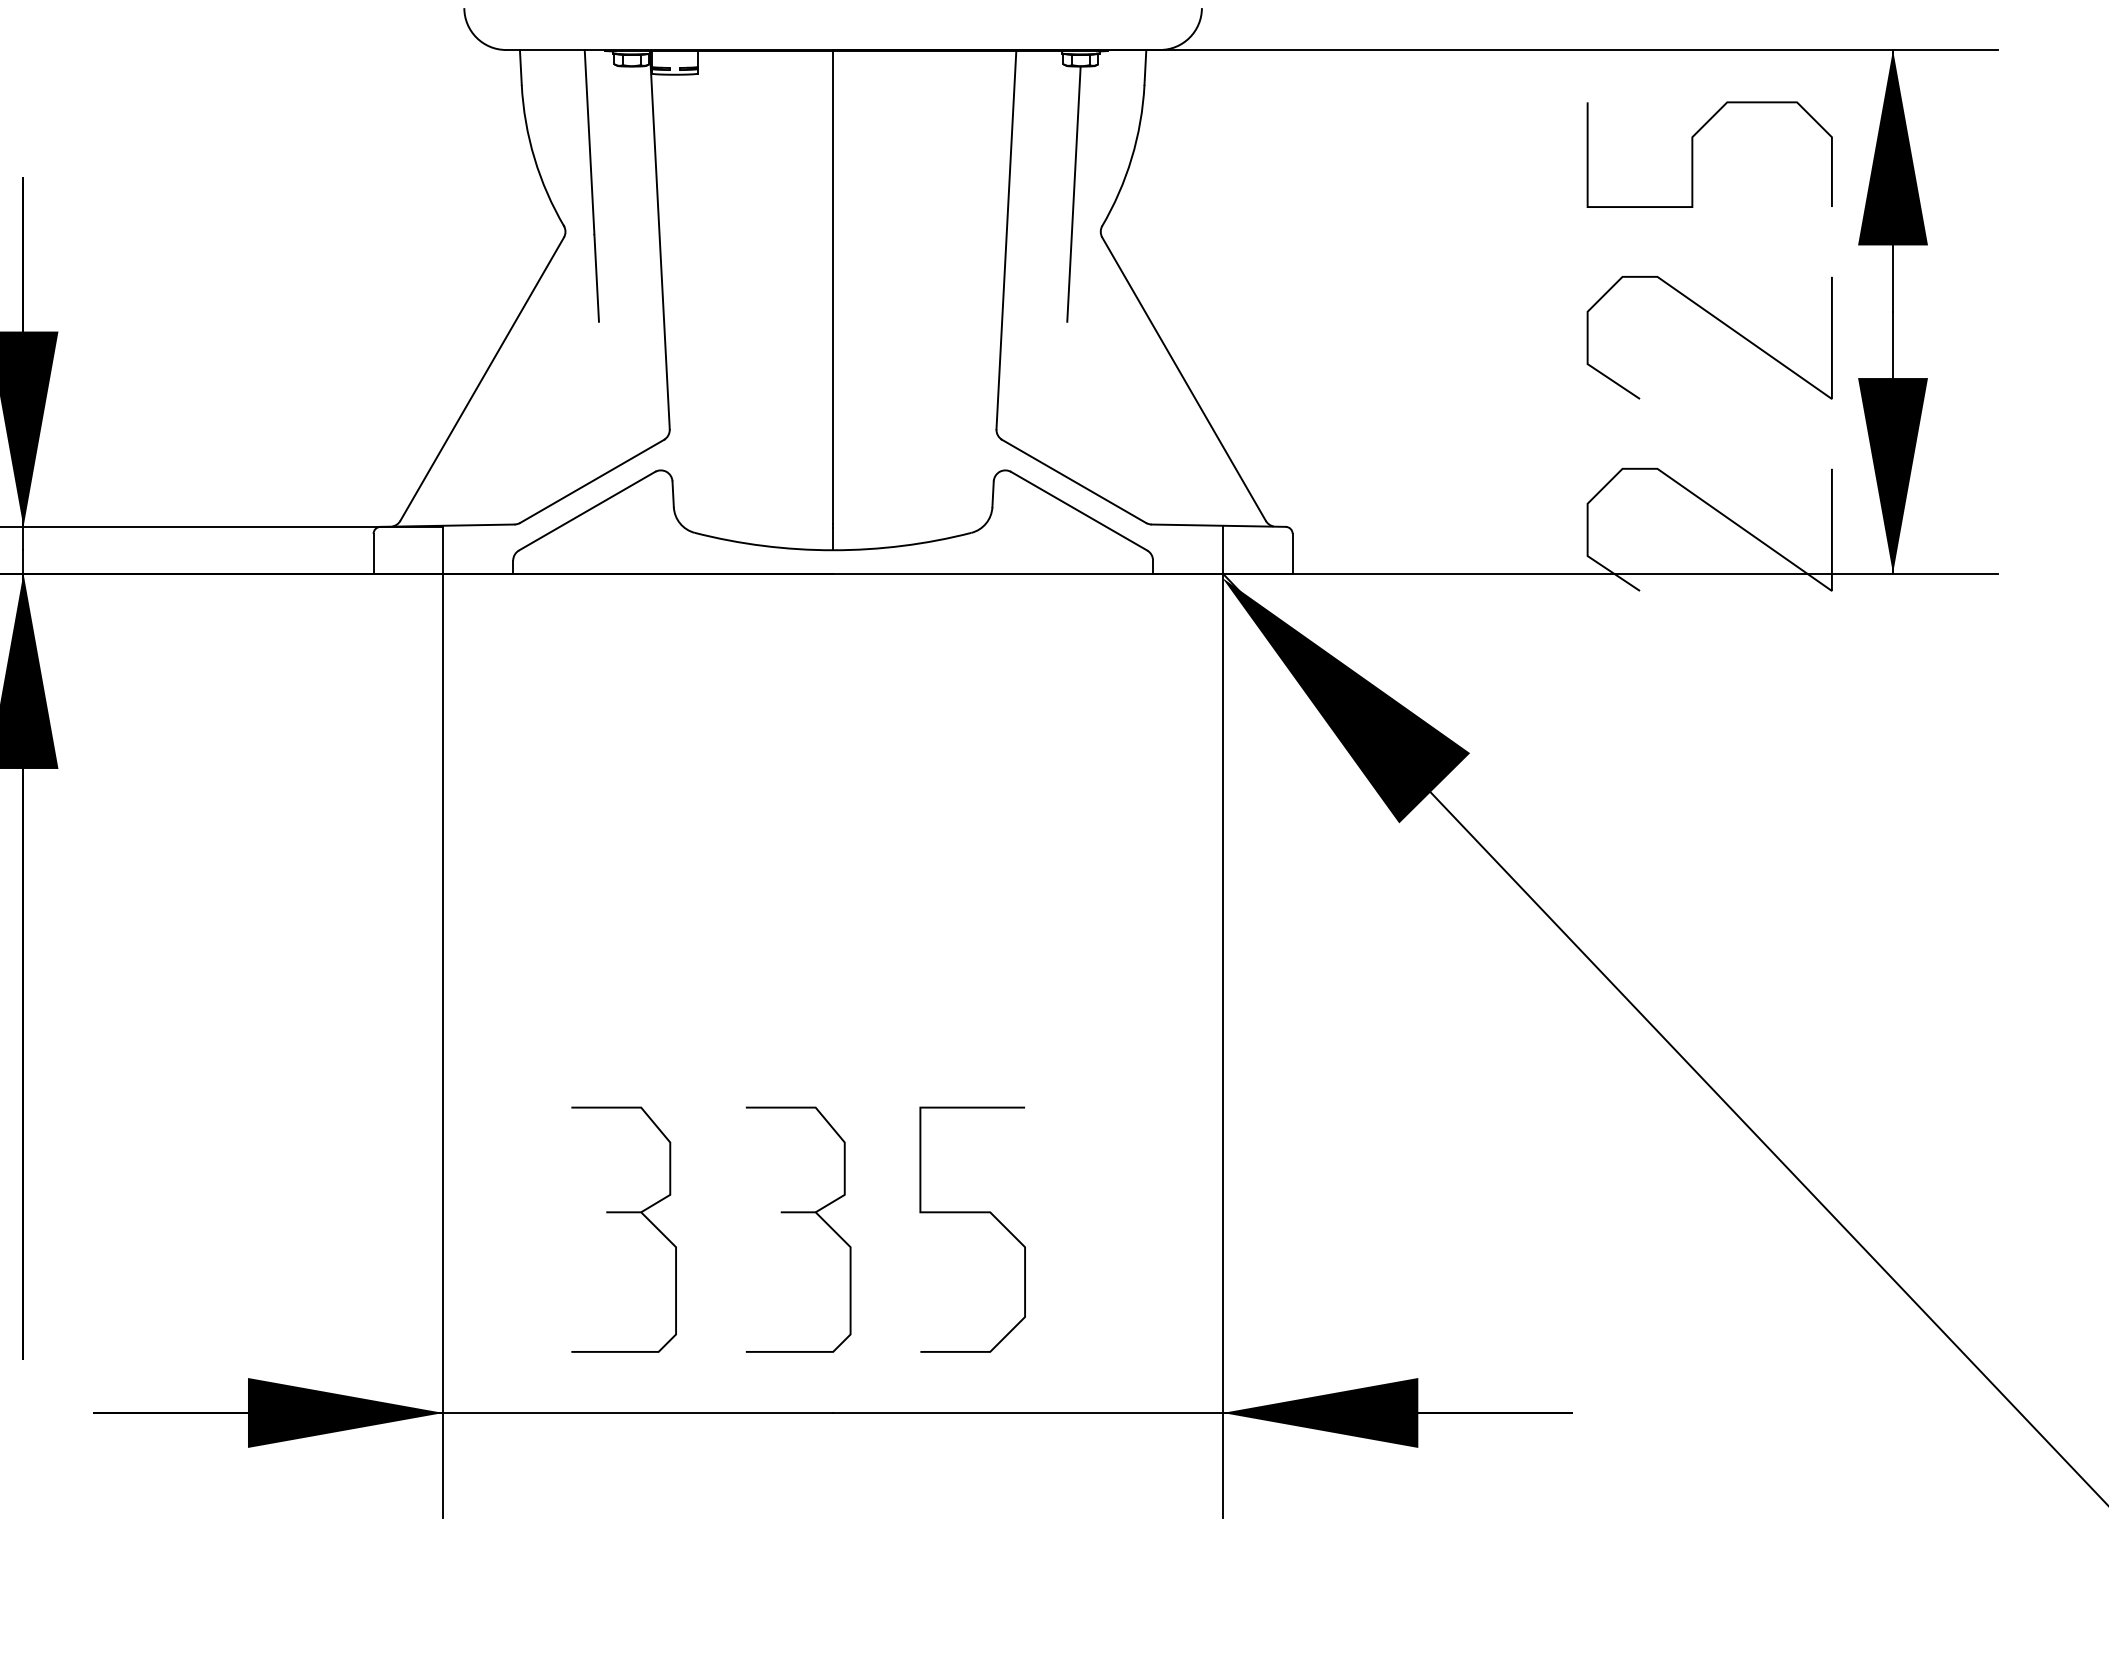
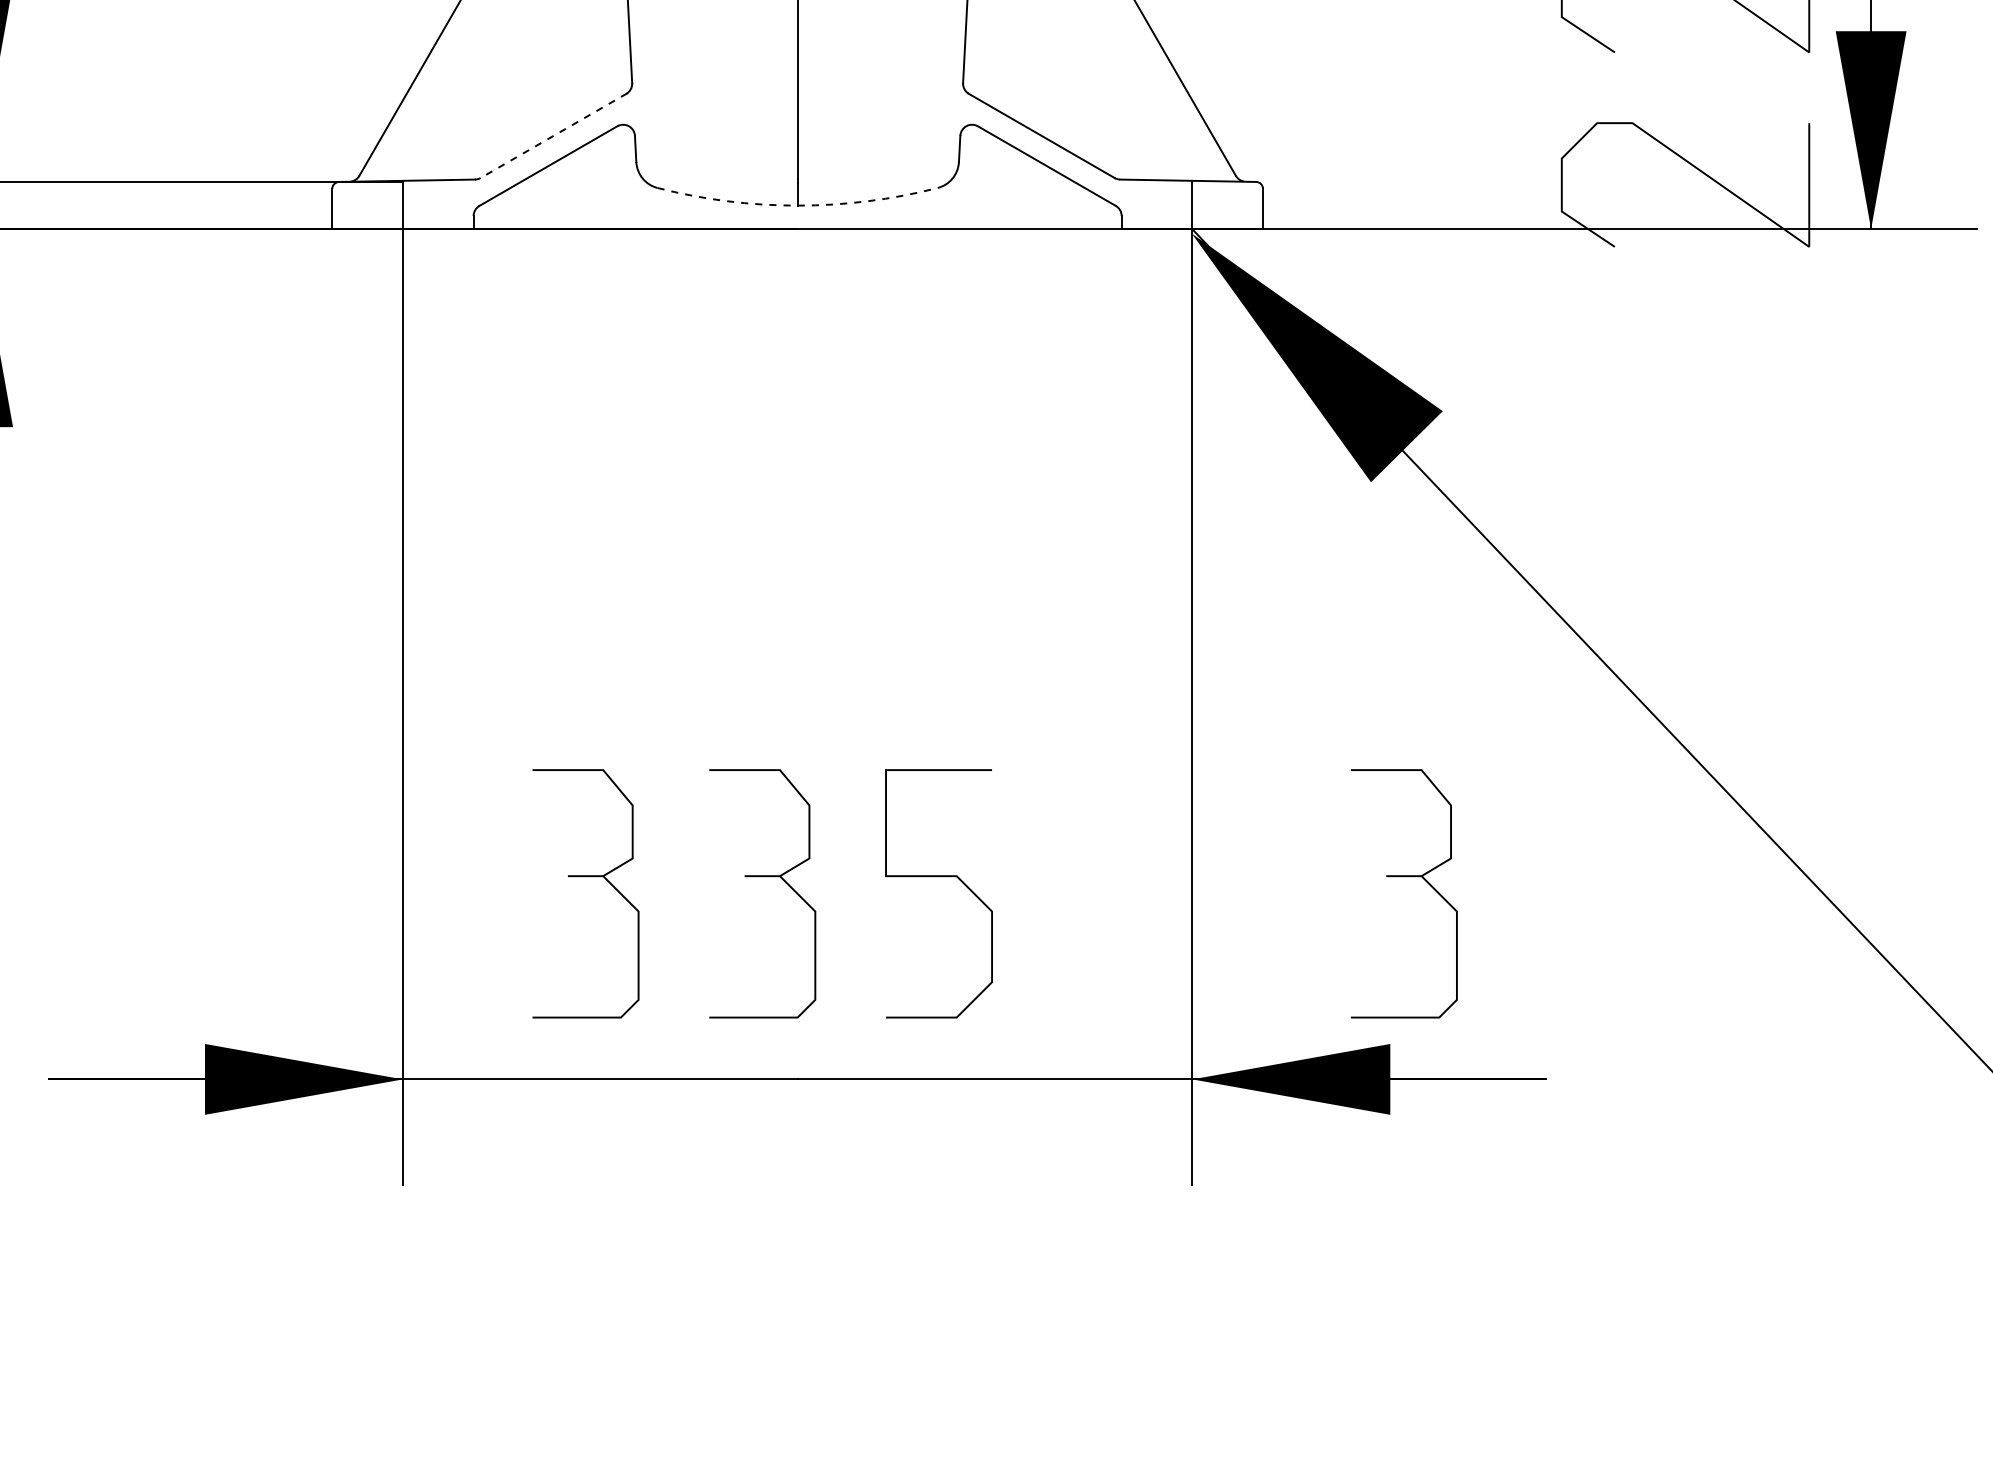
line: (592, 481) -> (553, 135), solid -> dashed
arc: (833, 550) -> (798, 205), solid -> dashed
part: (1431, 1213) -> (1403, 877), added

